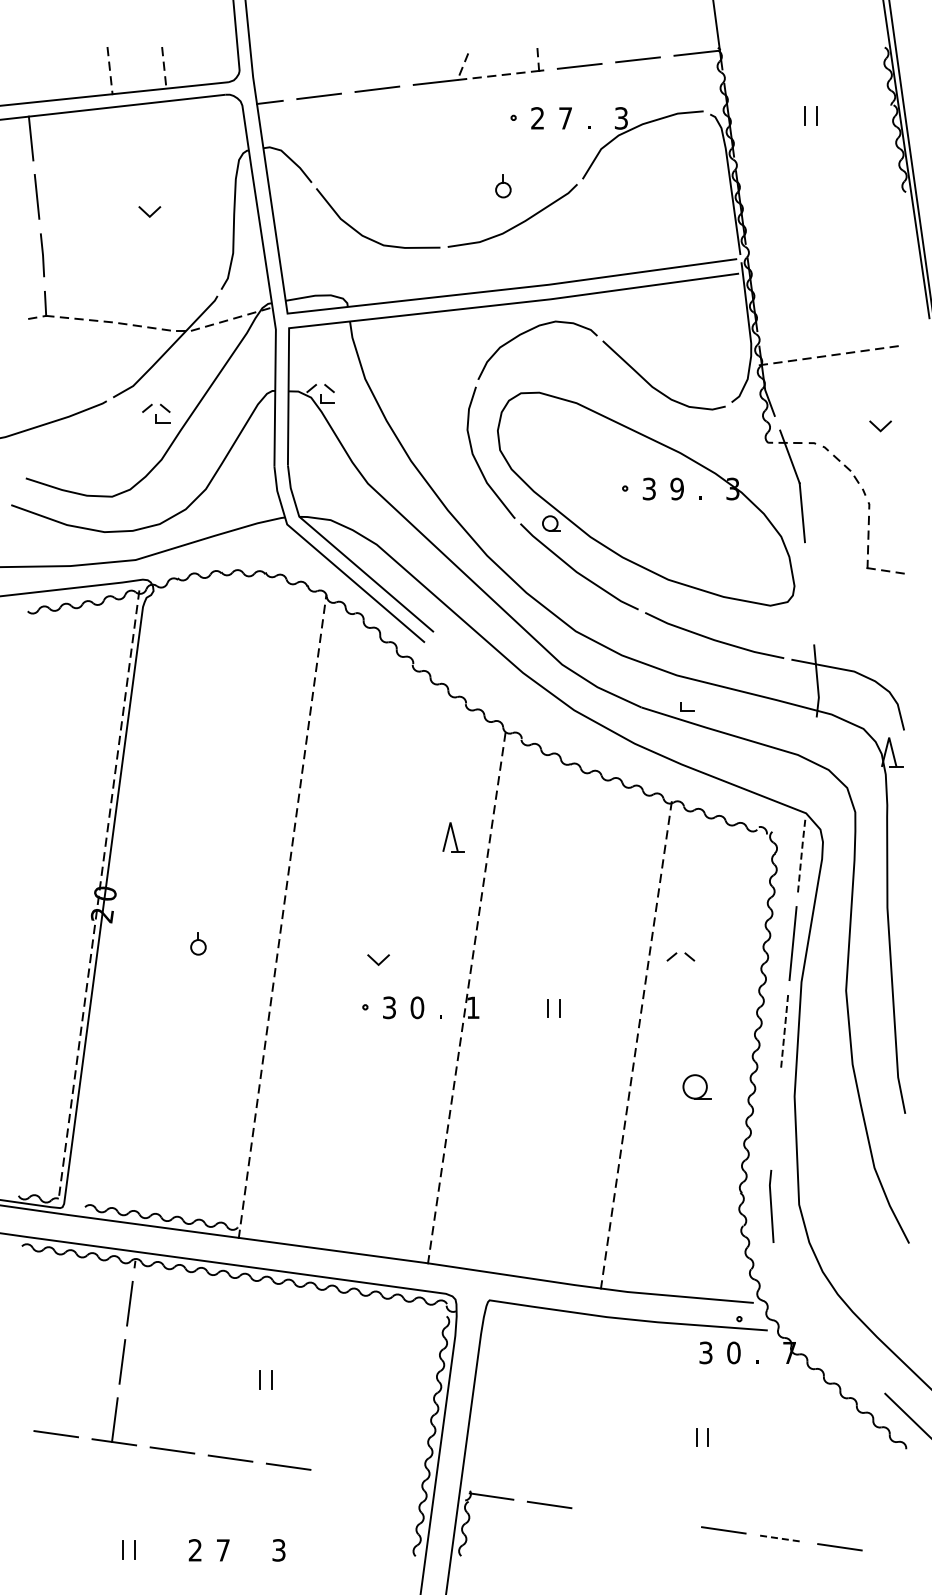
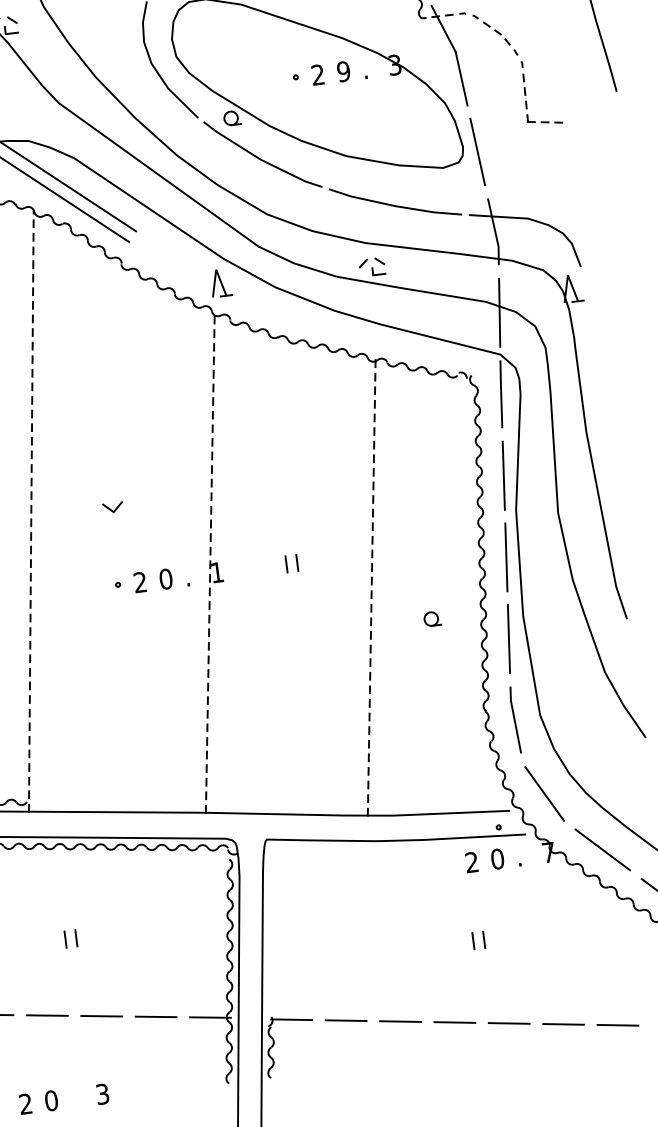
text: (648, 489) -> (317, 75), 3 -> 2
line: (809, 592) -> (477, 151), added
line: (810, 768) -> (499, 312), added
part: (453, 837) -> (220, 283), moved
line: (801, 855) -> (501, 393), dashed -> solid
part: (680, 956) -> (371, 261), moved
line: (376, 961) -> (111, 509), moved
text: (389, 1007) -> (140, 582), 3 -> 2
line: (784, 1031) -> (506, 557), dashed -> solid
part: (696, 1086) -> (431, 618), size x0.62
line: (775, 1118) -> (508, 638), added
line: (793, 1289) -> (544, 793), added
text: (705, 1352) -> (471, 862), 3 -> 2
line: (847, 1356) -> (602, 849), added
line: (346, 1474) -> (155, 1016), added
line: (404, 1483) -> (210, 1017), added
line: (607, 1513) -> (400, 1021), added
line: (665, 1521) -> (454, 1022), added
line: (782, 1538) -> (564, 1024), dashed -> solid
text: (223, 1550) -> (51, 1100), 7 -> 0

